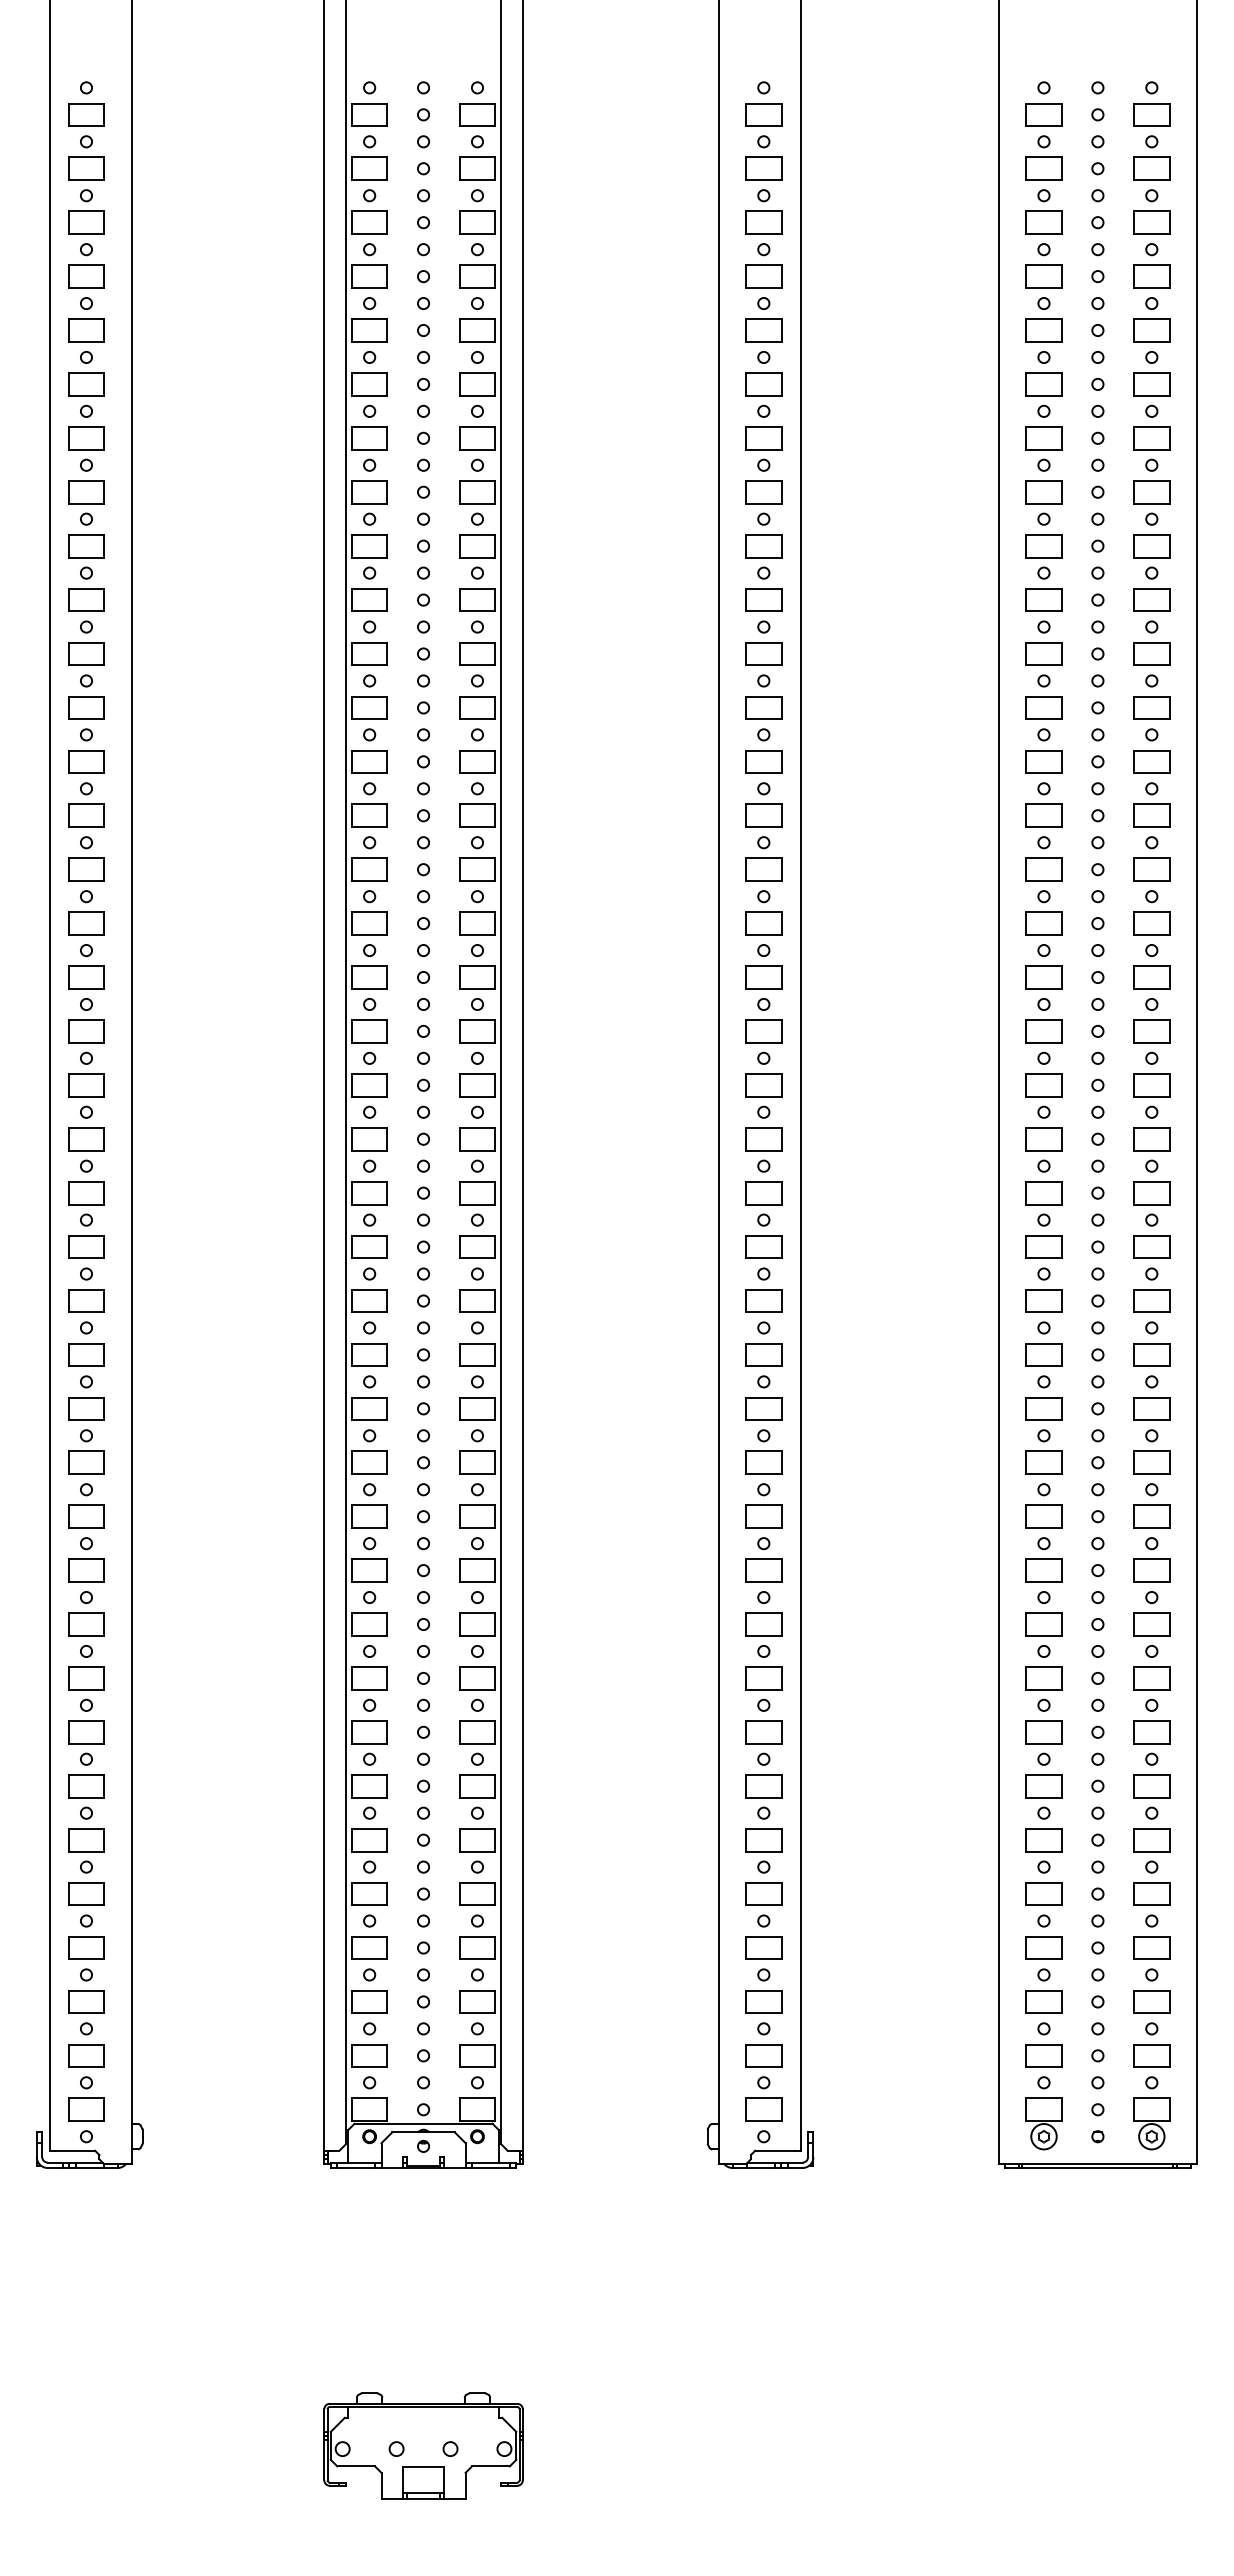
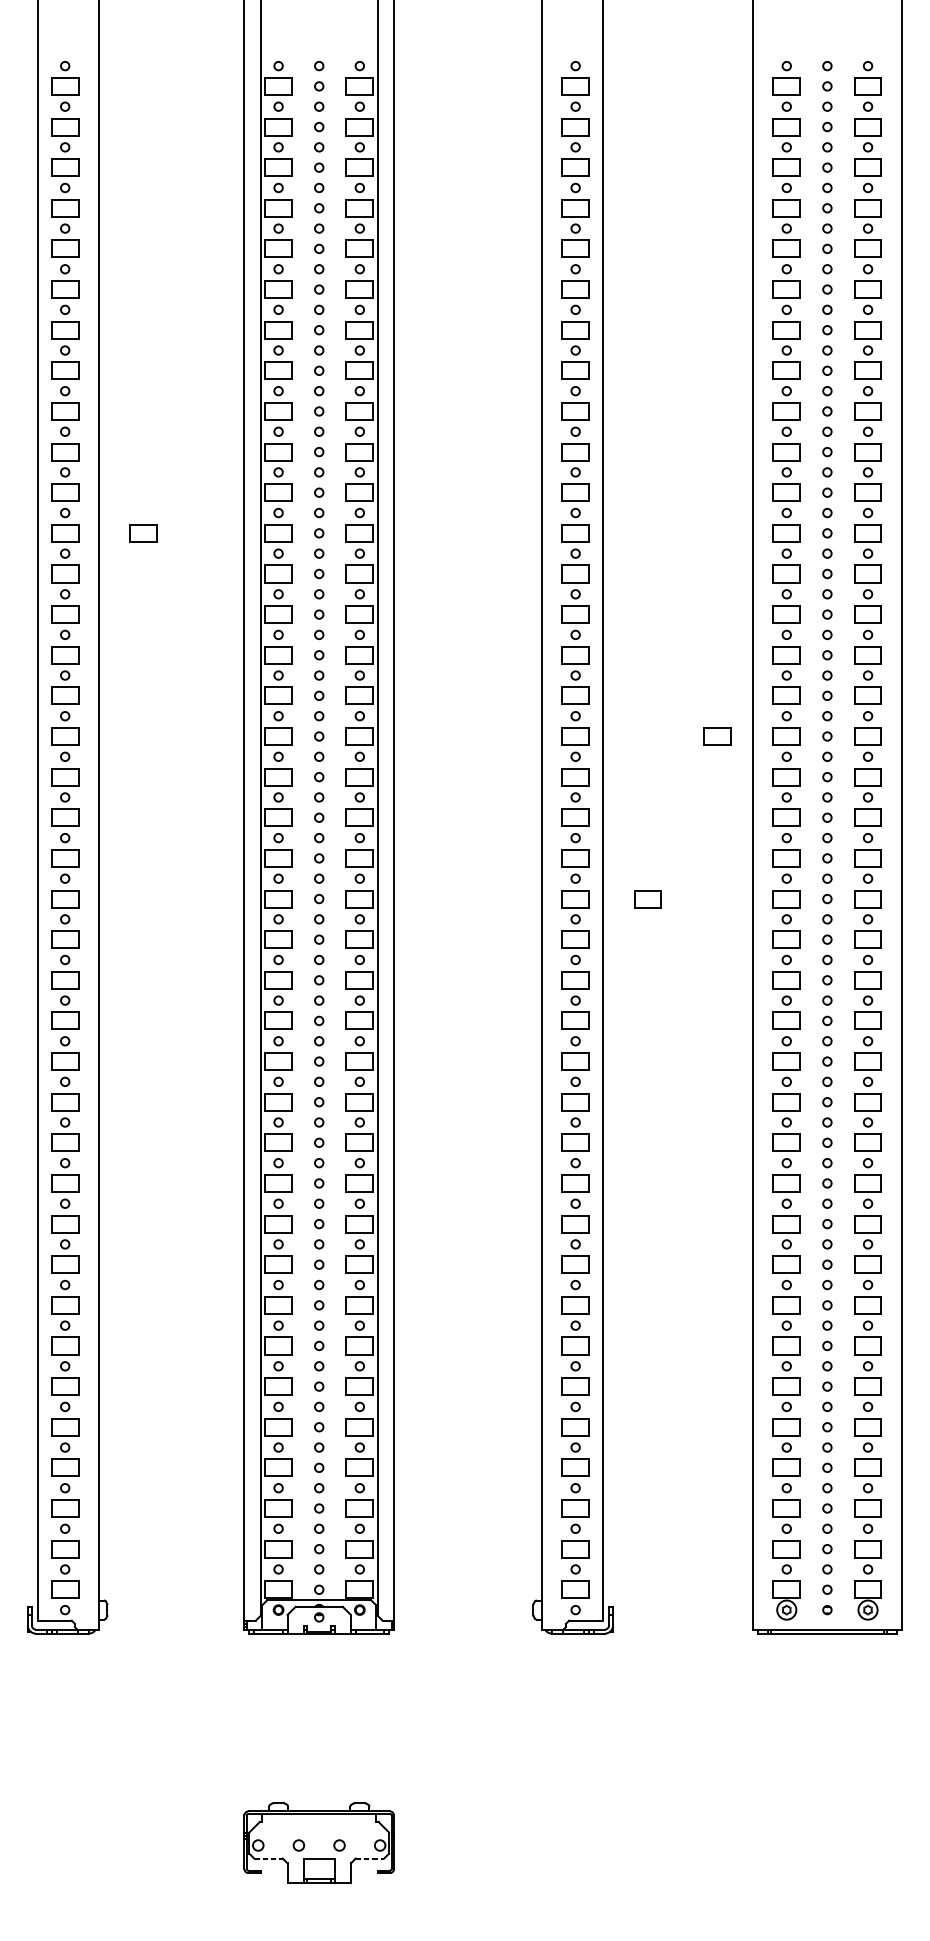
part: (190, 707) -> (143, 533), added
part: (951, 977) -> (717, 736), added
part: (859, 1193) -> (647, 899), added
line: (356, 2466) -> (268, 1858), solid -> dashed
line: (490, 2466) -> (369, 1858), solid -> dashed

